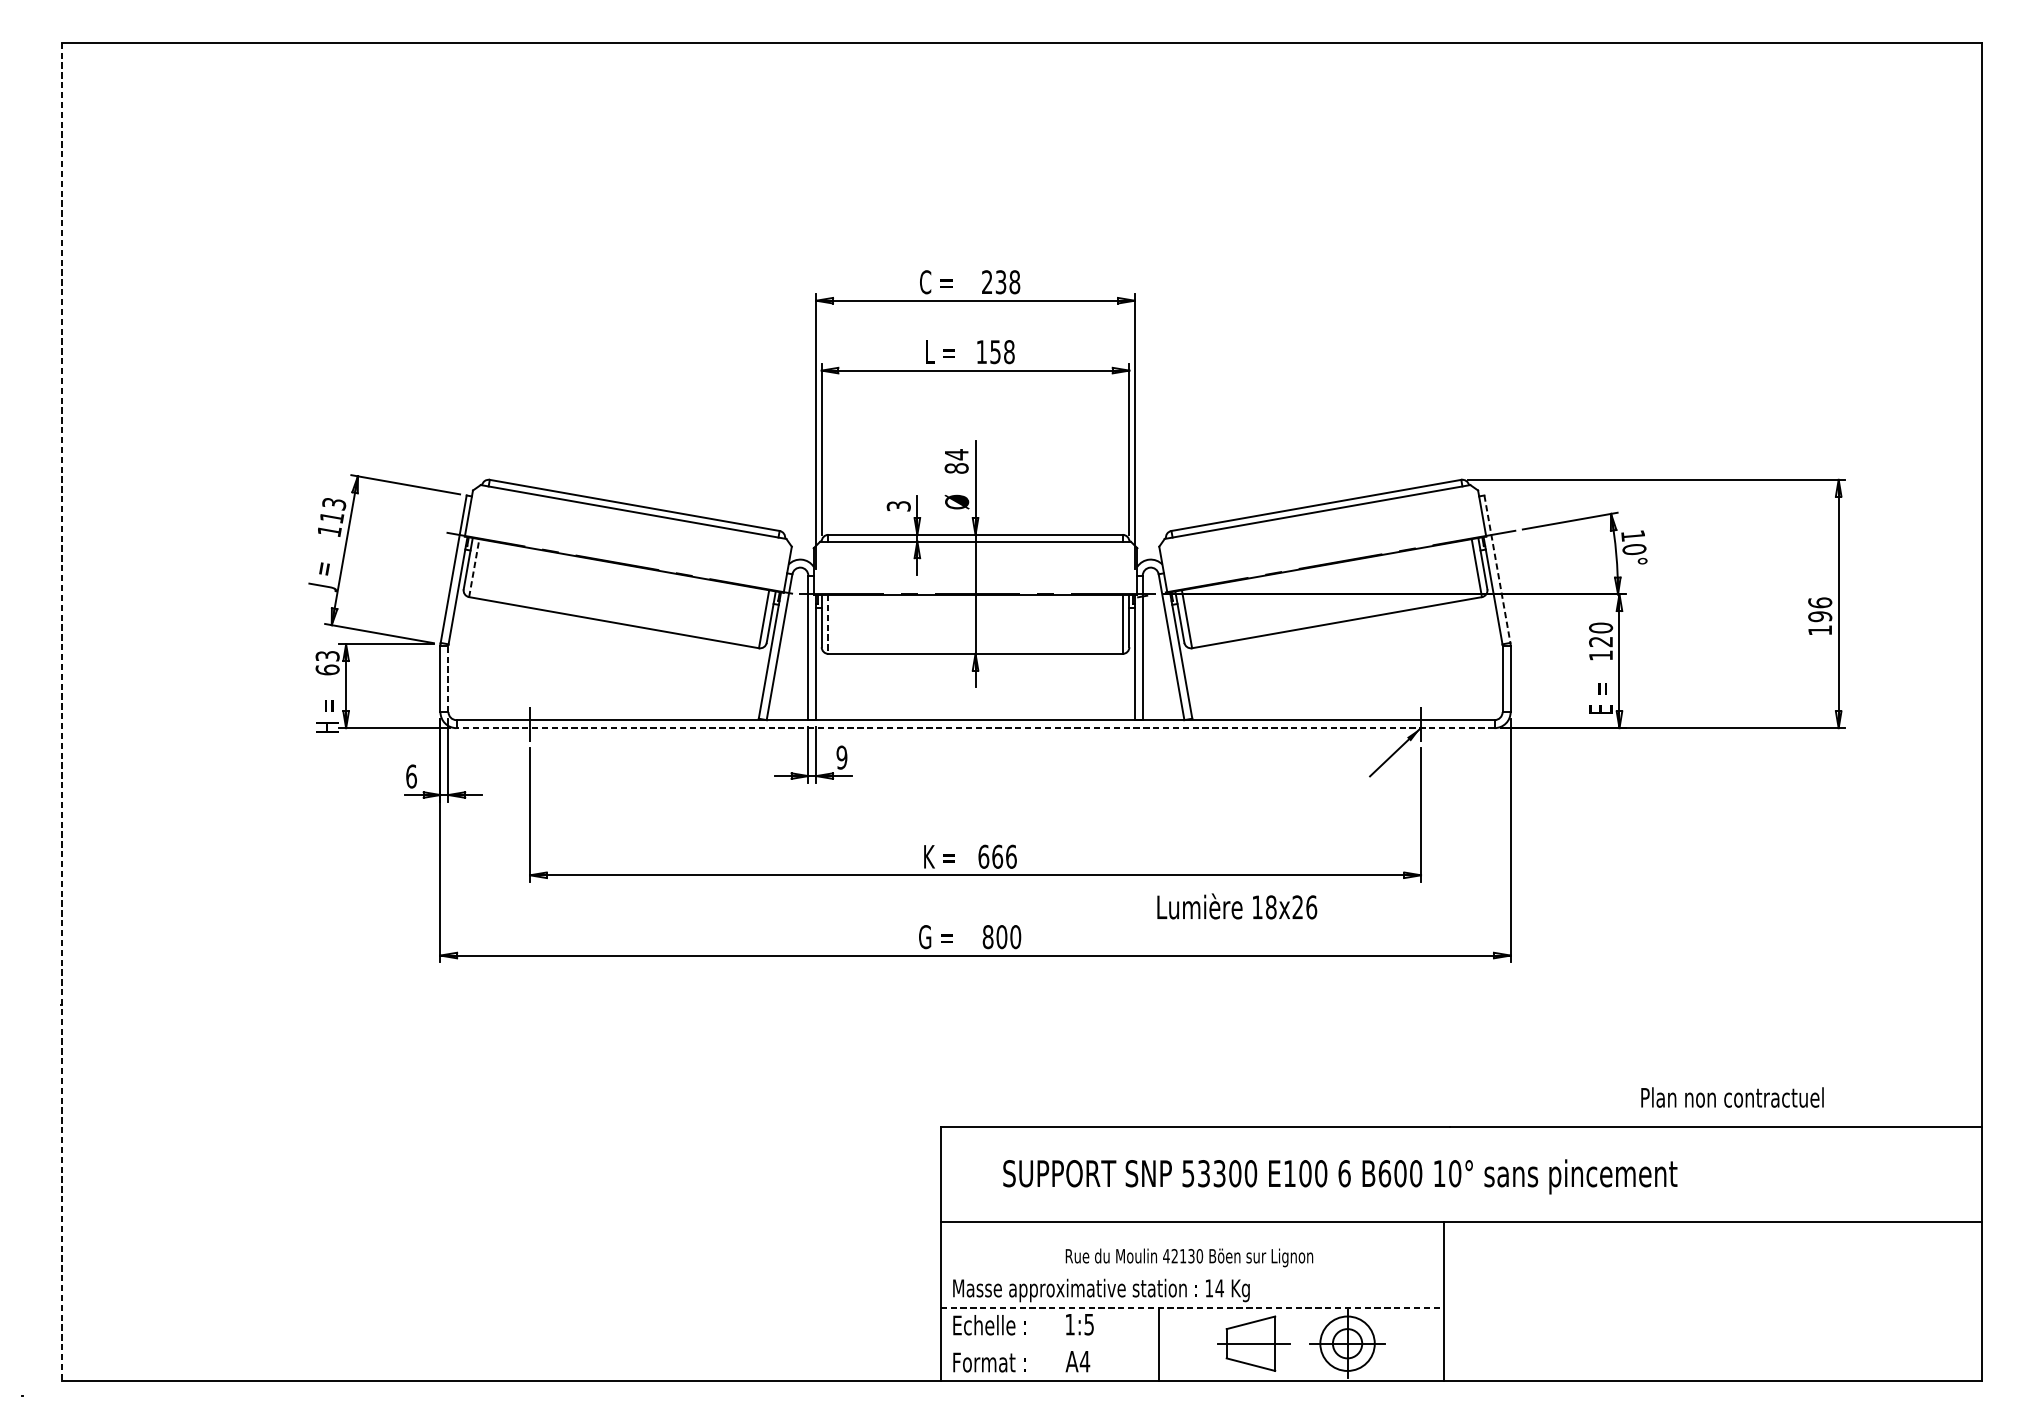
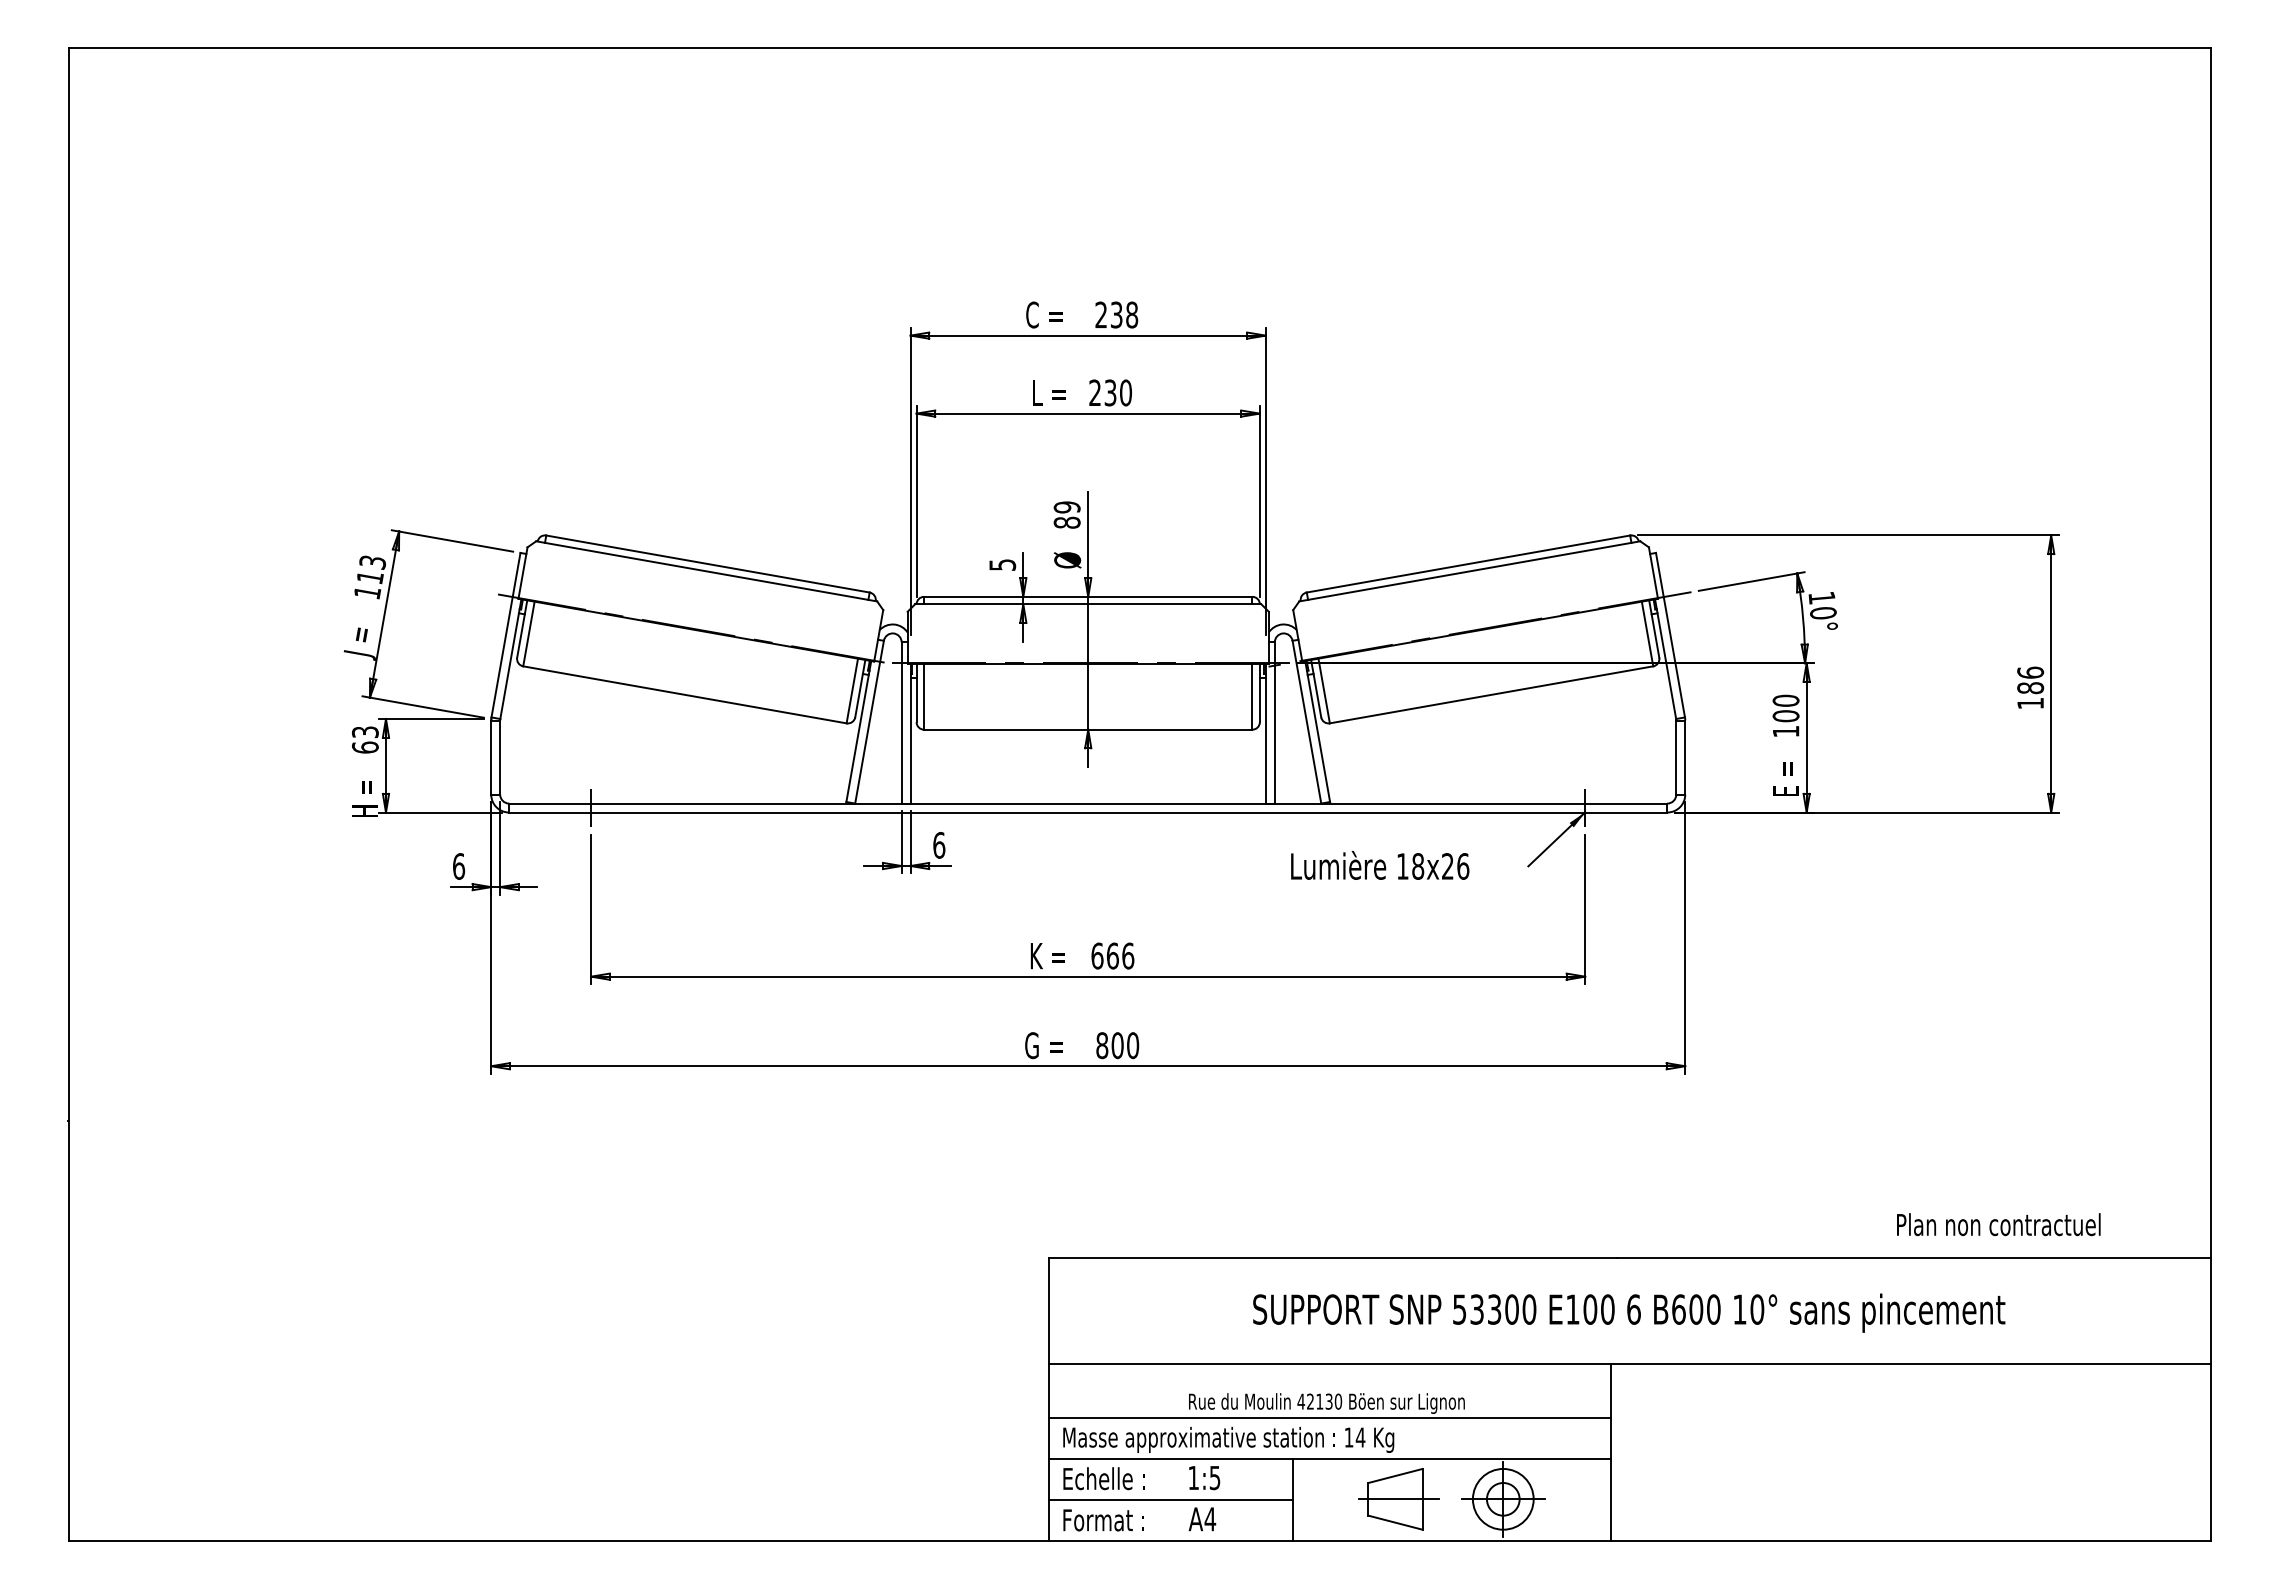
text: (995, 351) -> (1110, 392), 158 -> 230
text: (956, 454) -> (1066, 507), 84 -> 89
text: (898, 505) -> (1002, 564), 3 -> 5
line: (473, 568) -> (528, 634), dashed -> solid
line: (1497, 569) -> (1670, 635), dashed -> solid
text: (1820, 616) -> (2030, 688), 196 -> 186
line: (828, 624) -> (924, 696), dashed -> solid
text: (1600, 642) -> (1785, 716), 120 -> 100
line: (448, 678) -> (500, 757), dashed -> solid
line: (61, 712) -> (68, 794), dashed -> solid
line: (974, 728) -> (1087, 812), dashed -> solid
text: (842, 757) -> (939, 845), 9 -> 6
text: (1237, 906) -> (1380, 865), moved
text: (1732, 1097) -> (1998, 1224), moved
text: (1340, 1176) -> (1629, 1312), moved
line: (1192, 1271) -> (1330, 1418), added
line: (1192, 1308) -> (1330, 1459), dashed -> solid
line: (1049, 1344) -> (1170, 1500), added

